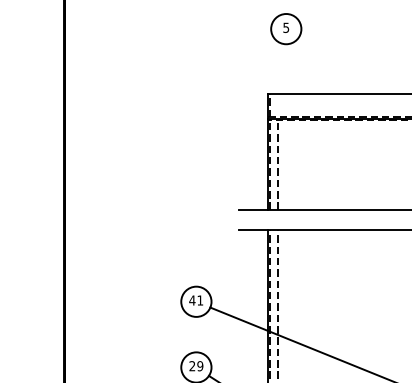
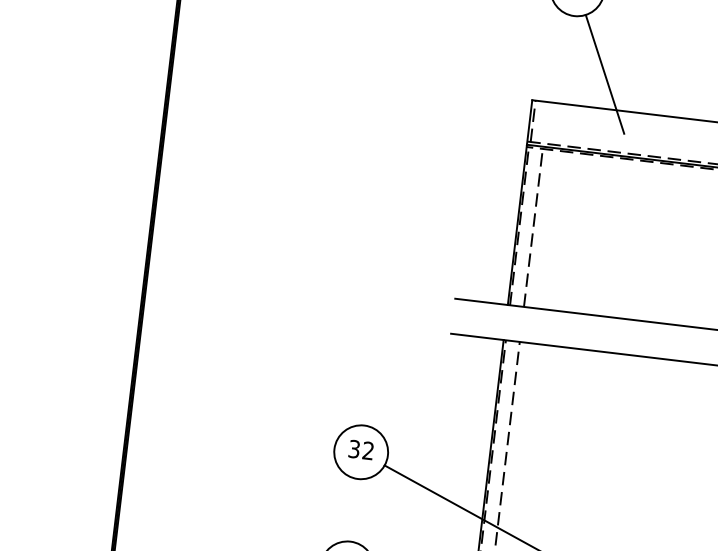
line: (306, 74) -> (603, 73), added
text: (195, 300) -> (359, 449), 41 -> 32

